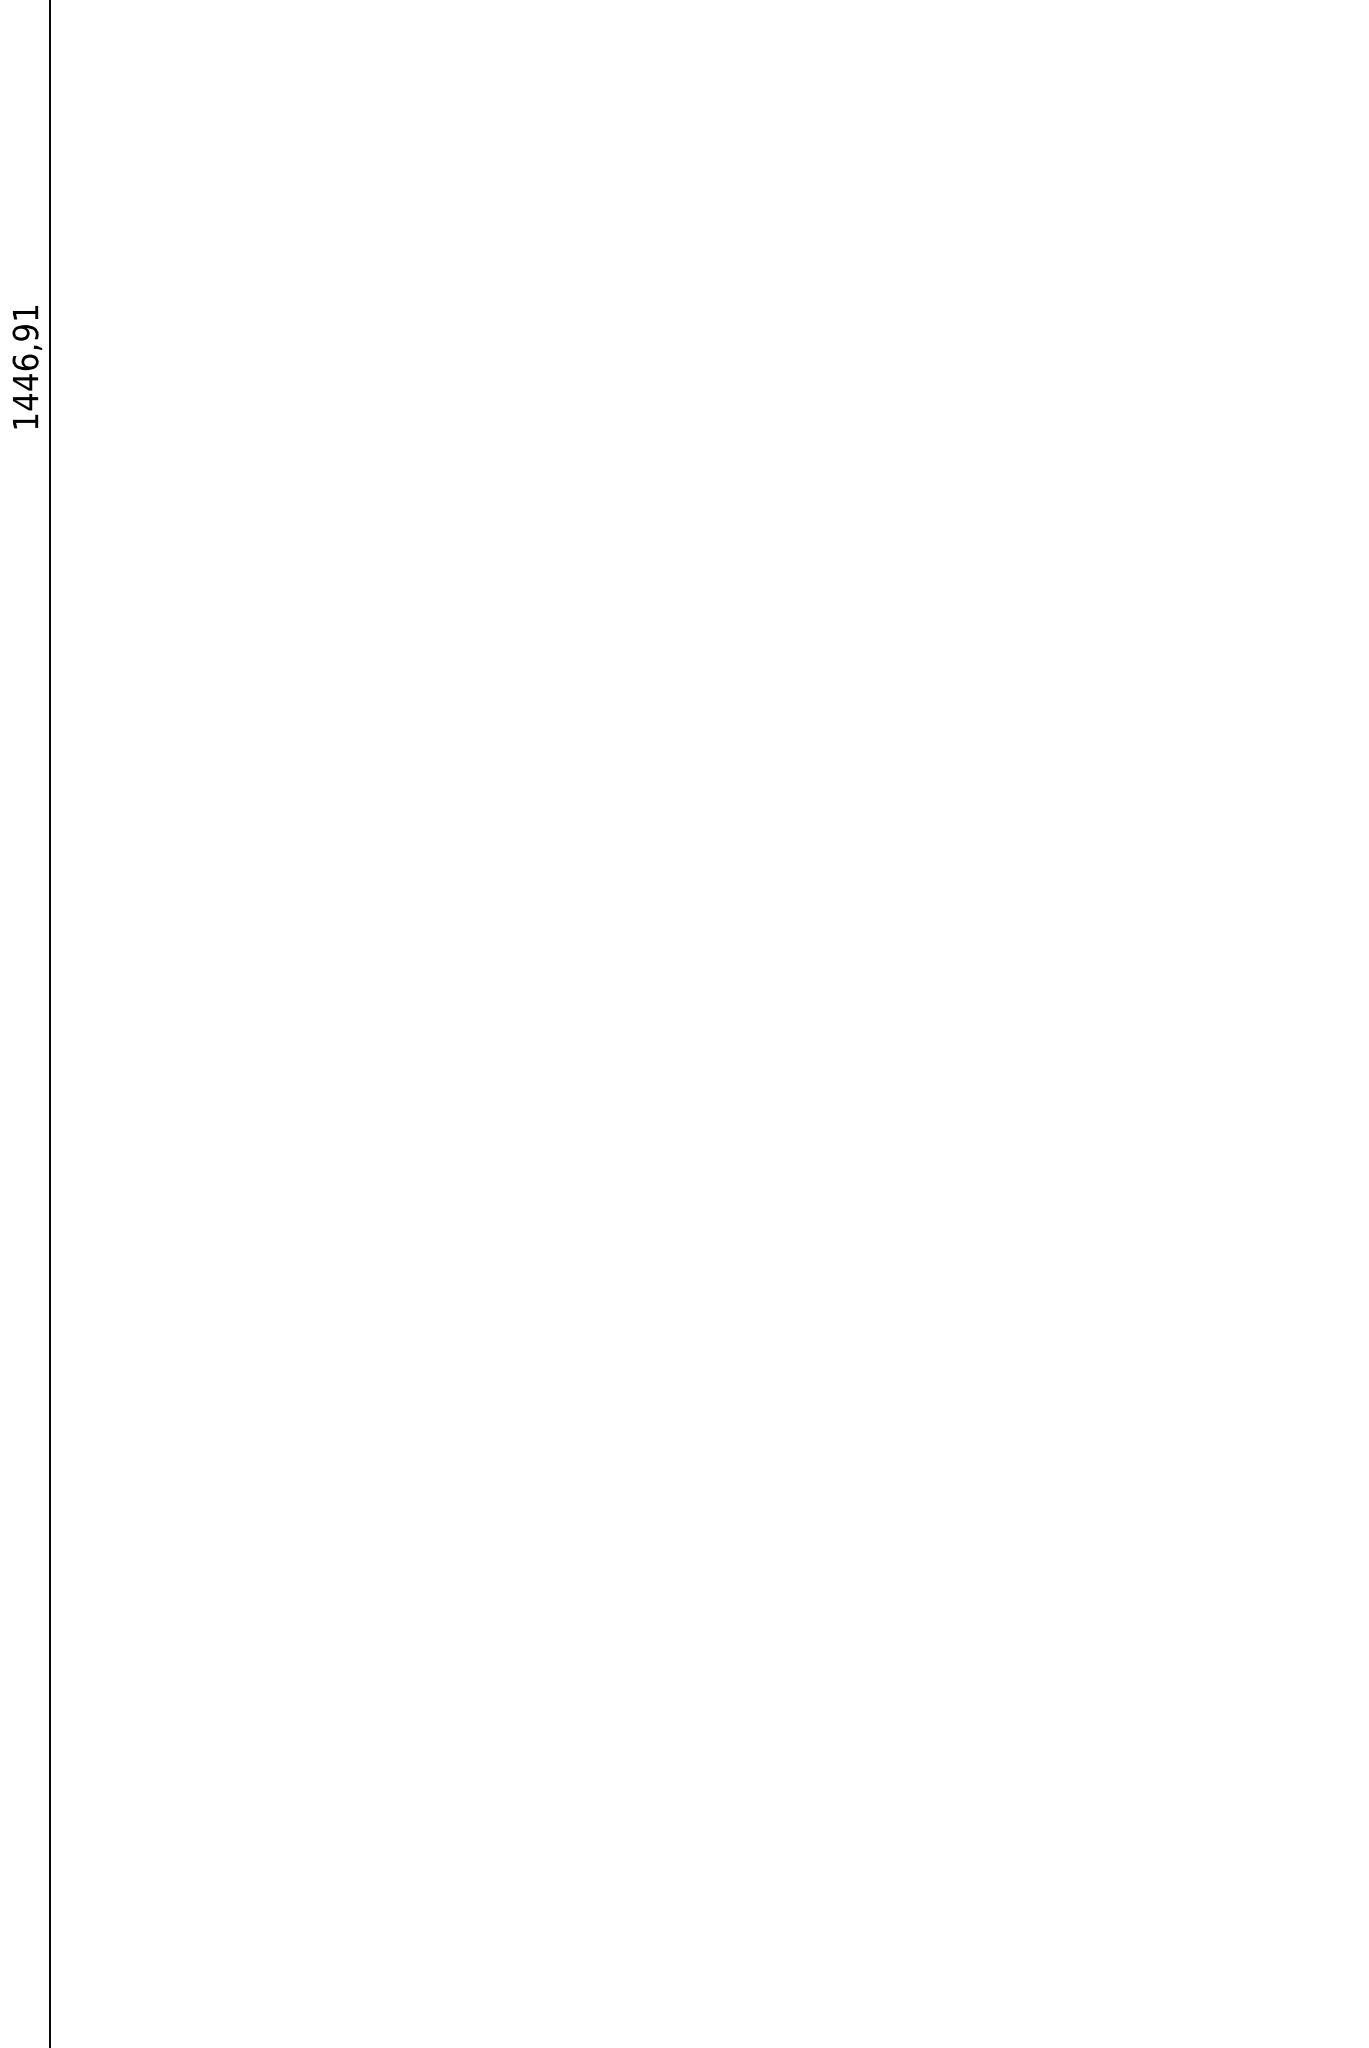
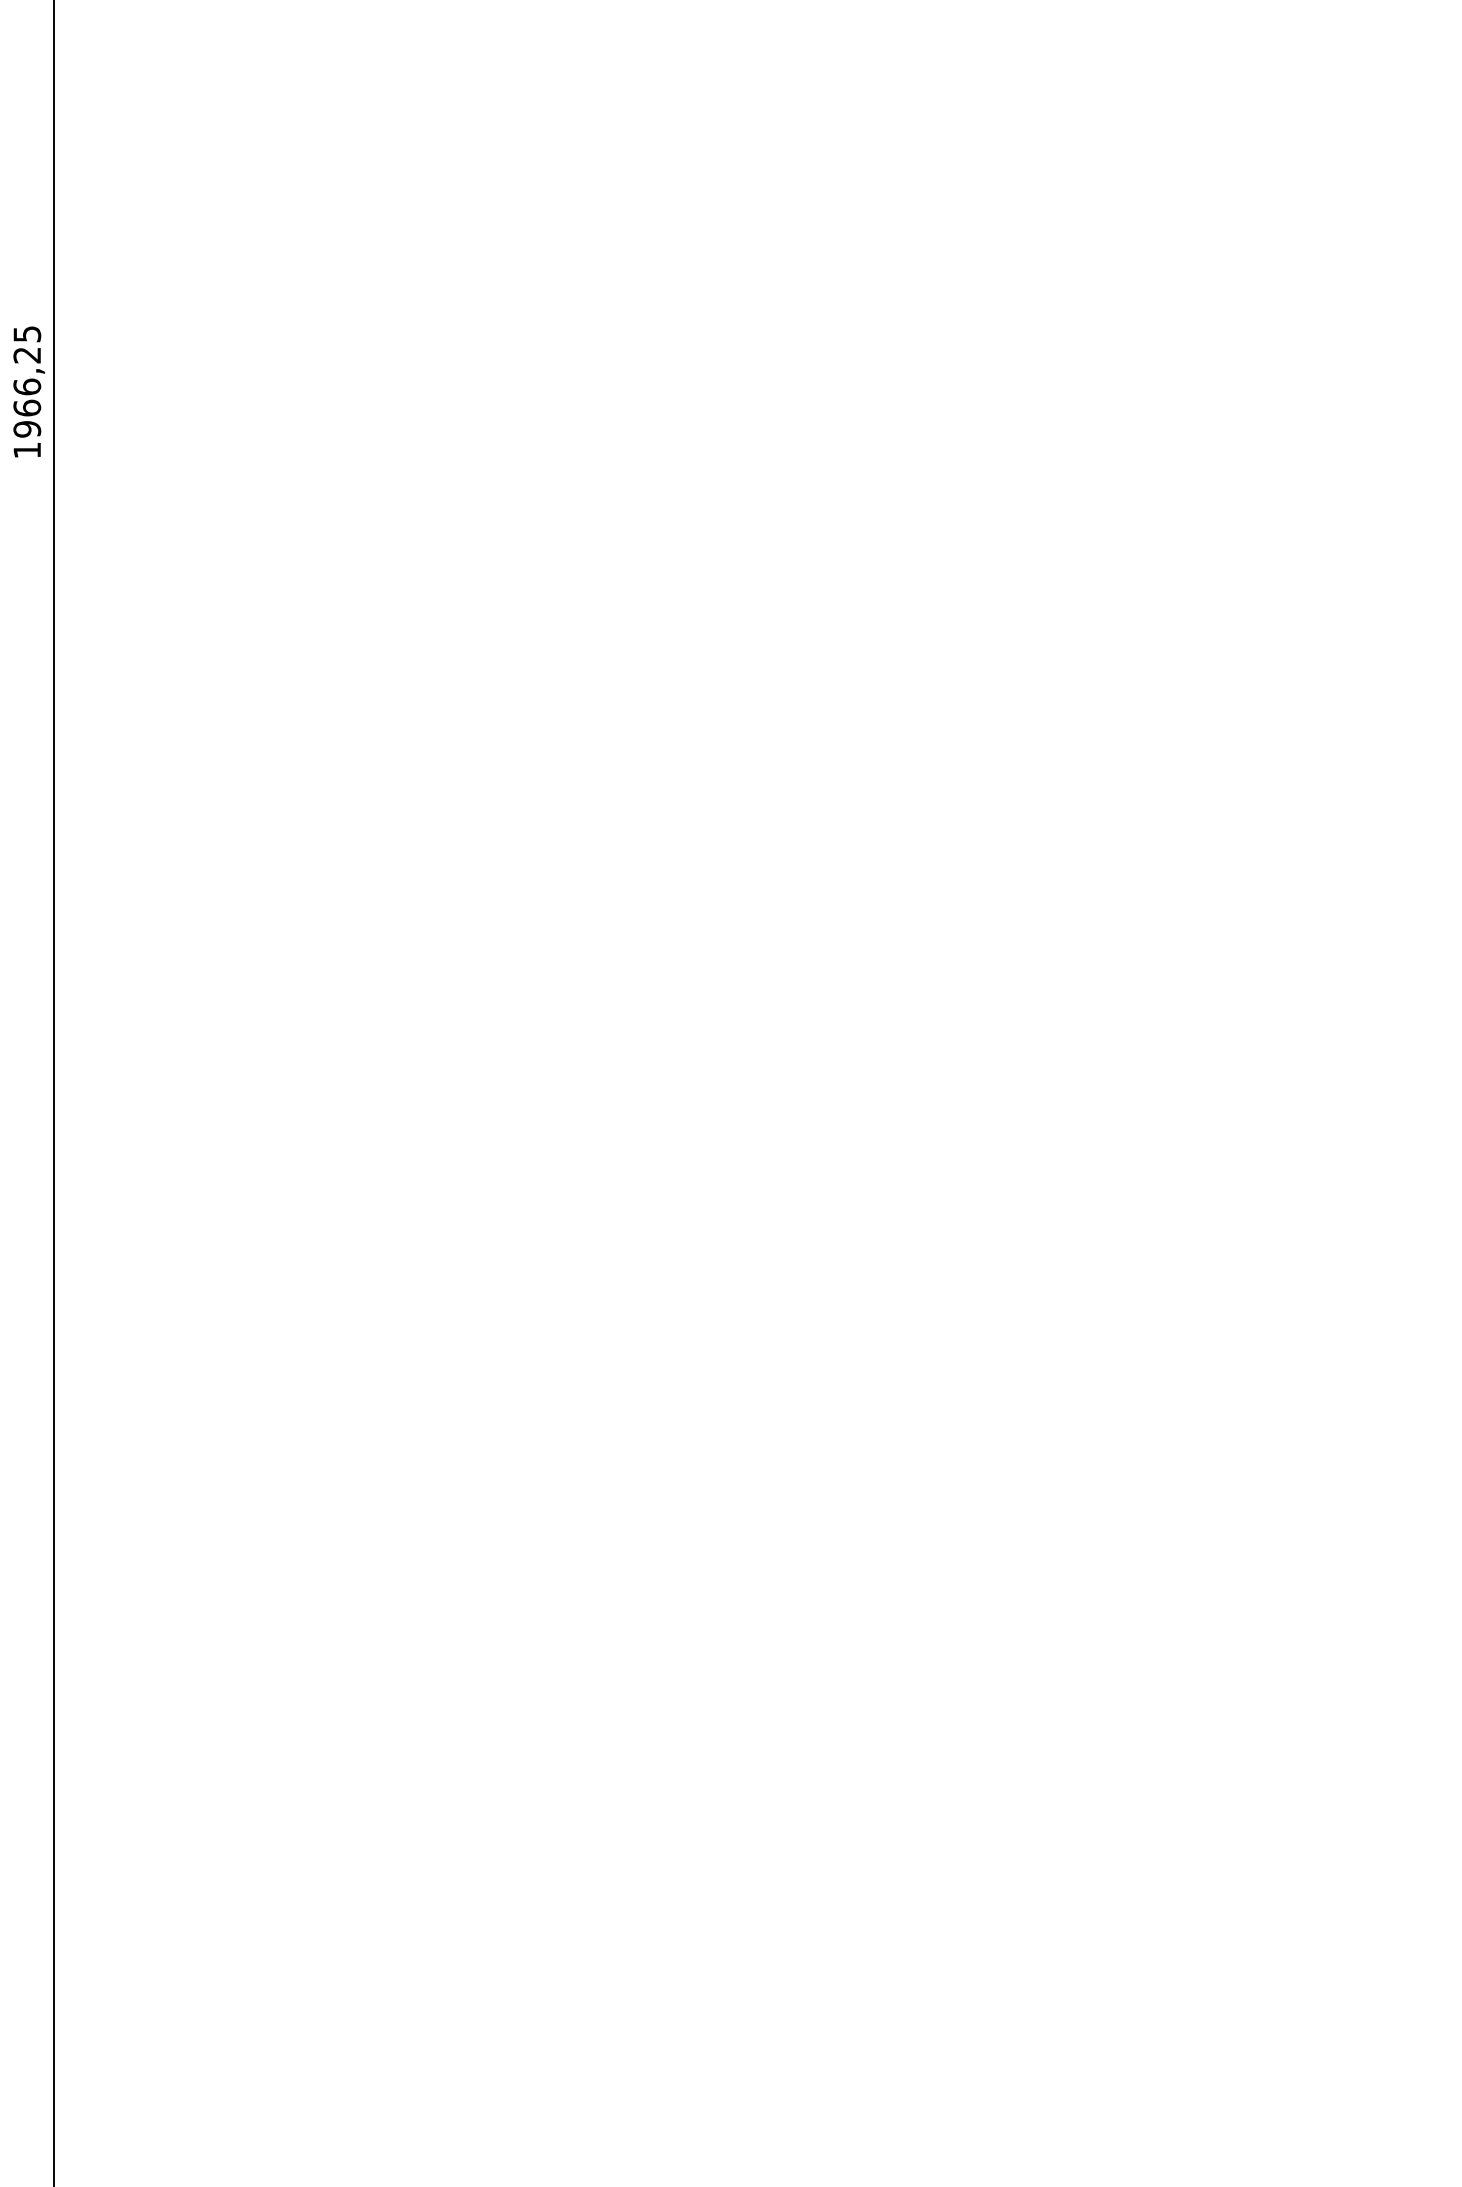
text: (25, 358) -> (27, 382), 1446,91 -> 1966,25

